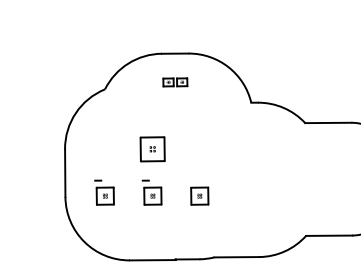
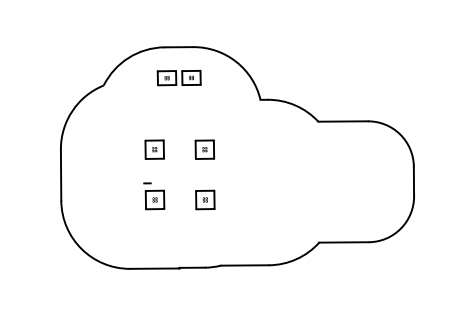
part: (174, 81) -> (178, 77), size x1.67
part: (152, 149) -> (154, 149), size x0.71
part: (199, 149) -> (204, 149), added
part: (104, 192) -> (103, 196), removed

